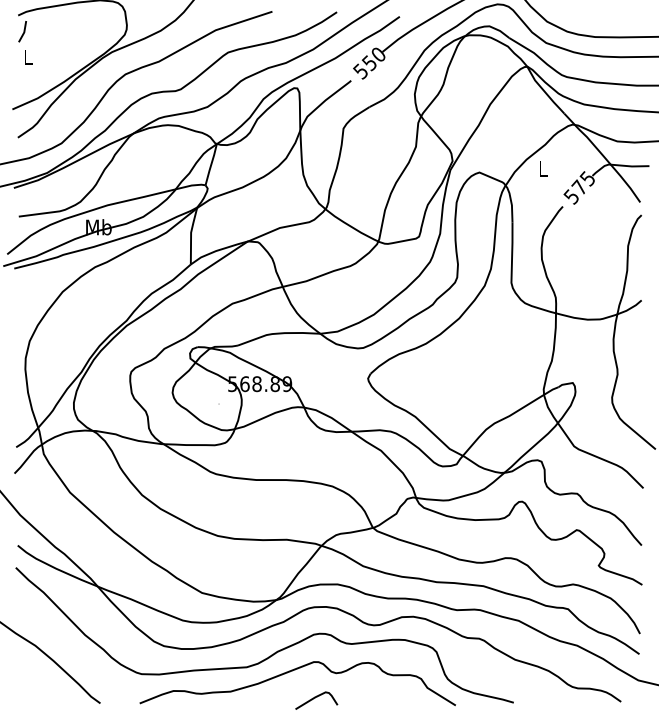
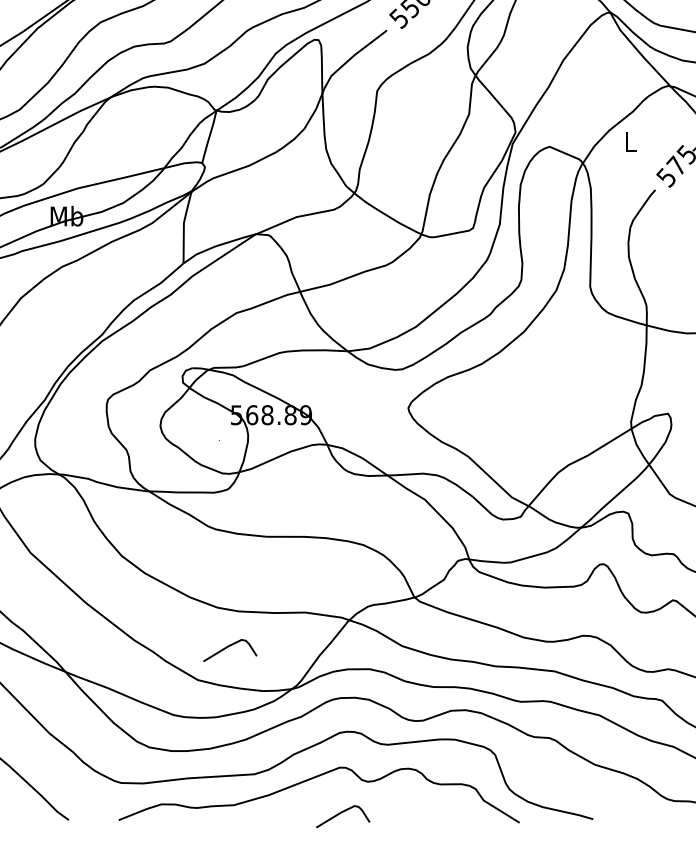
curve: (226, 567) -> (228, 647), added

